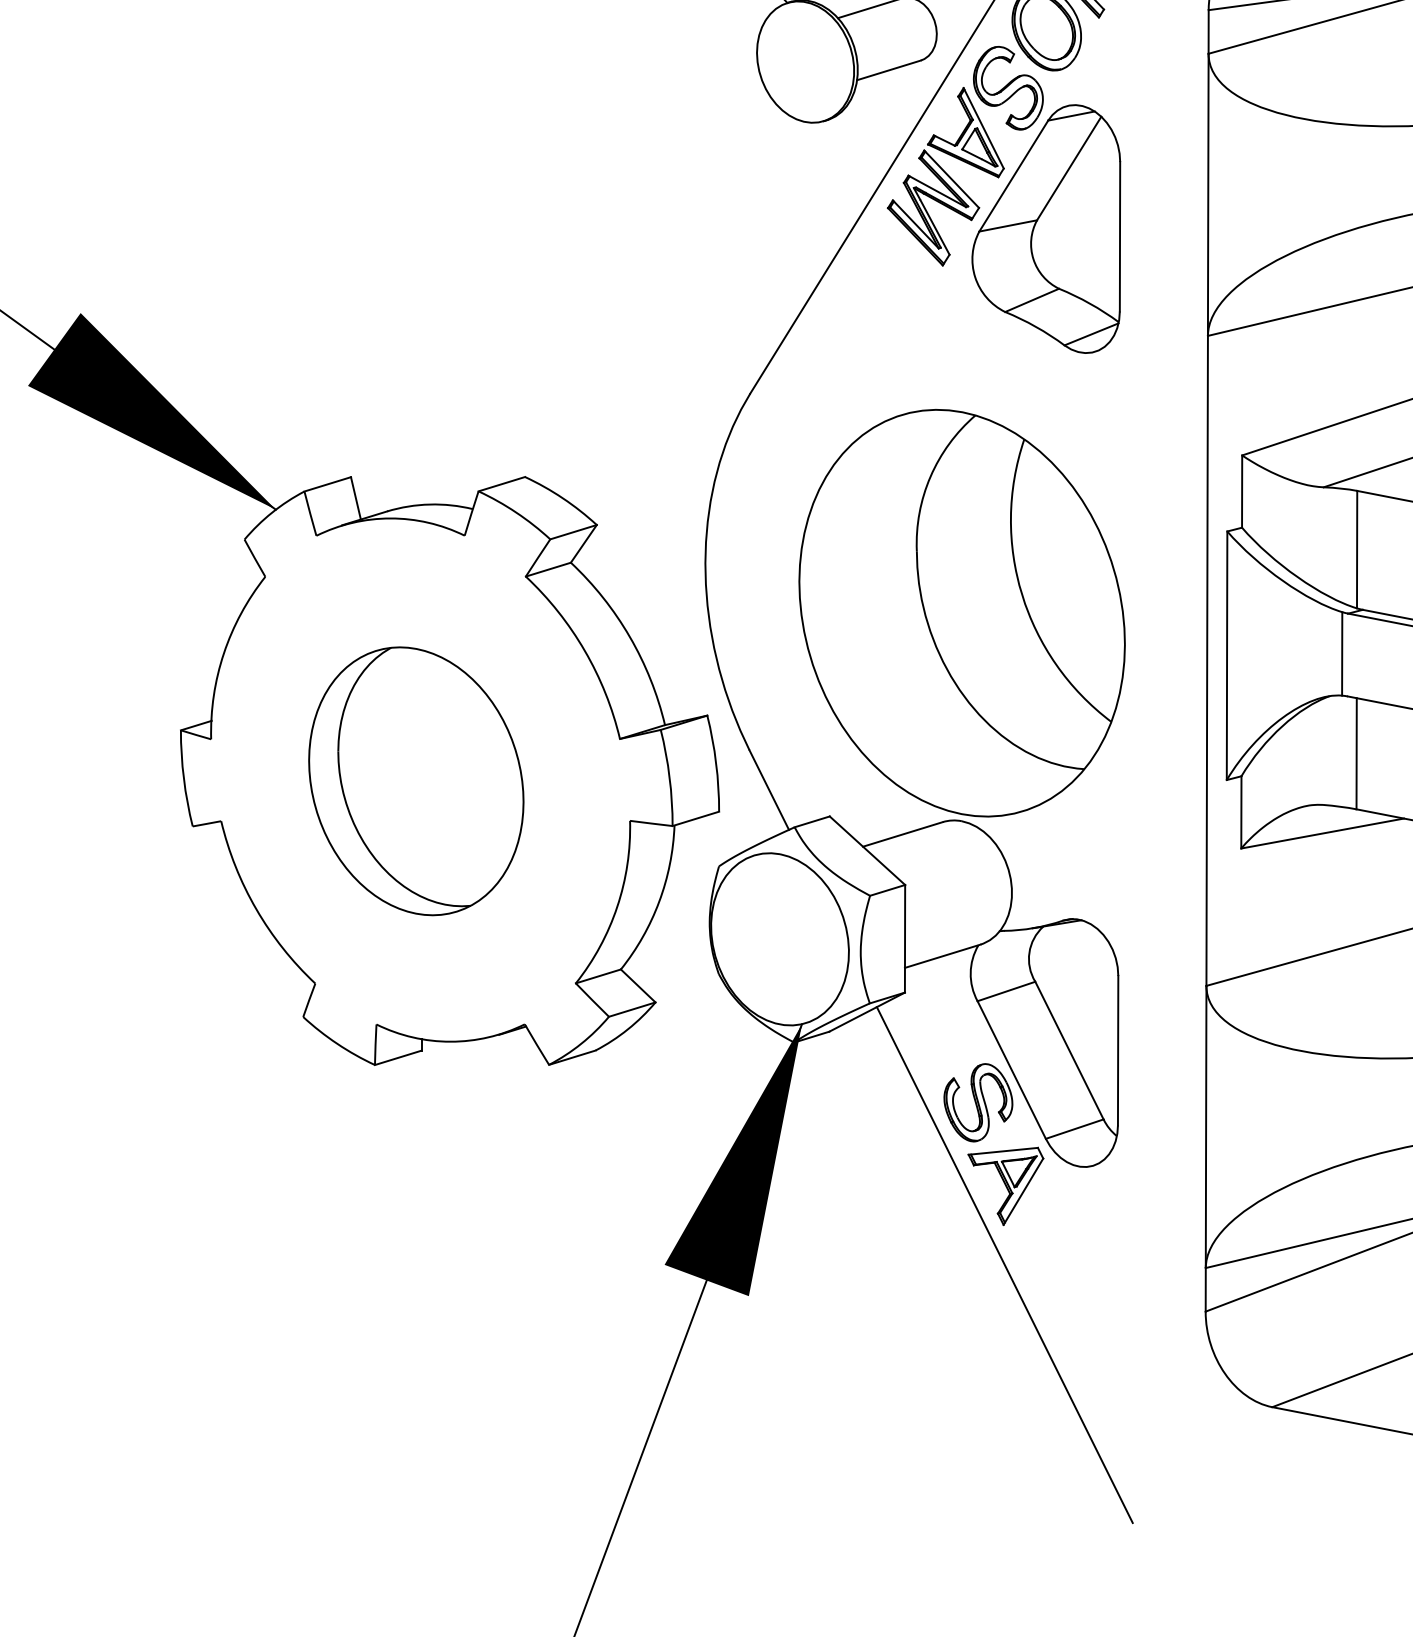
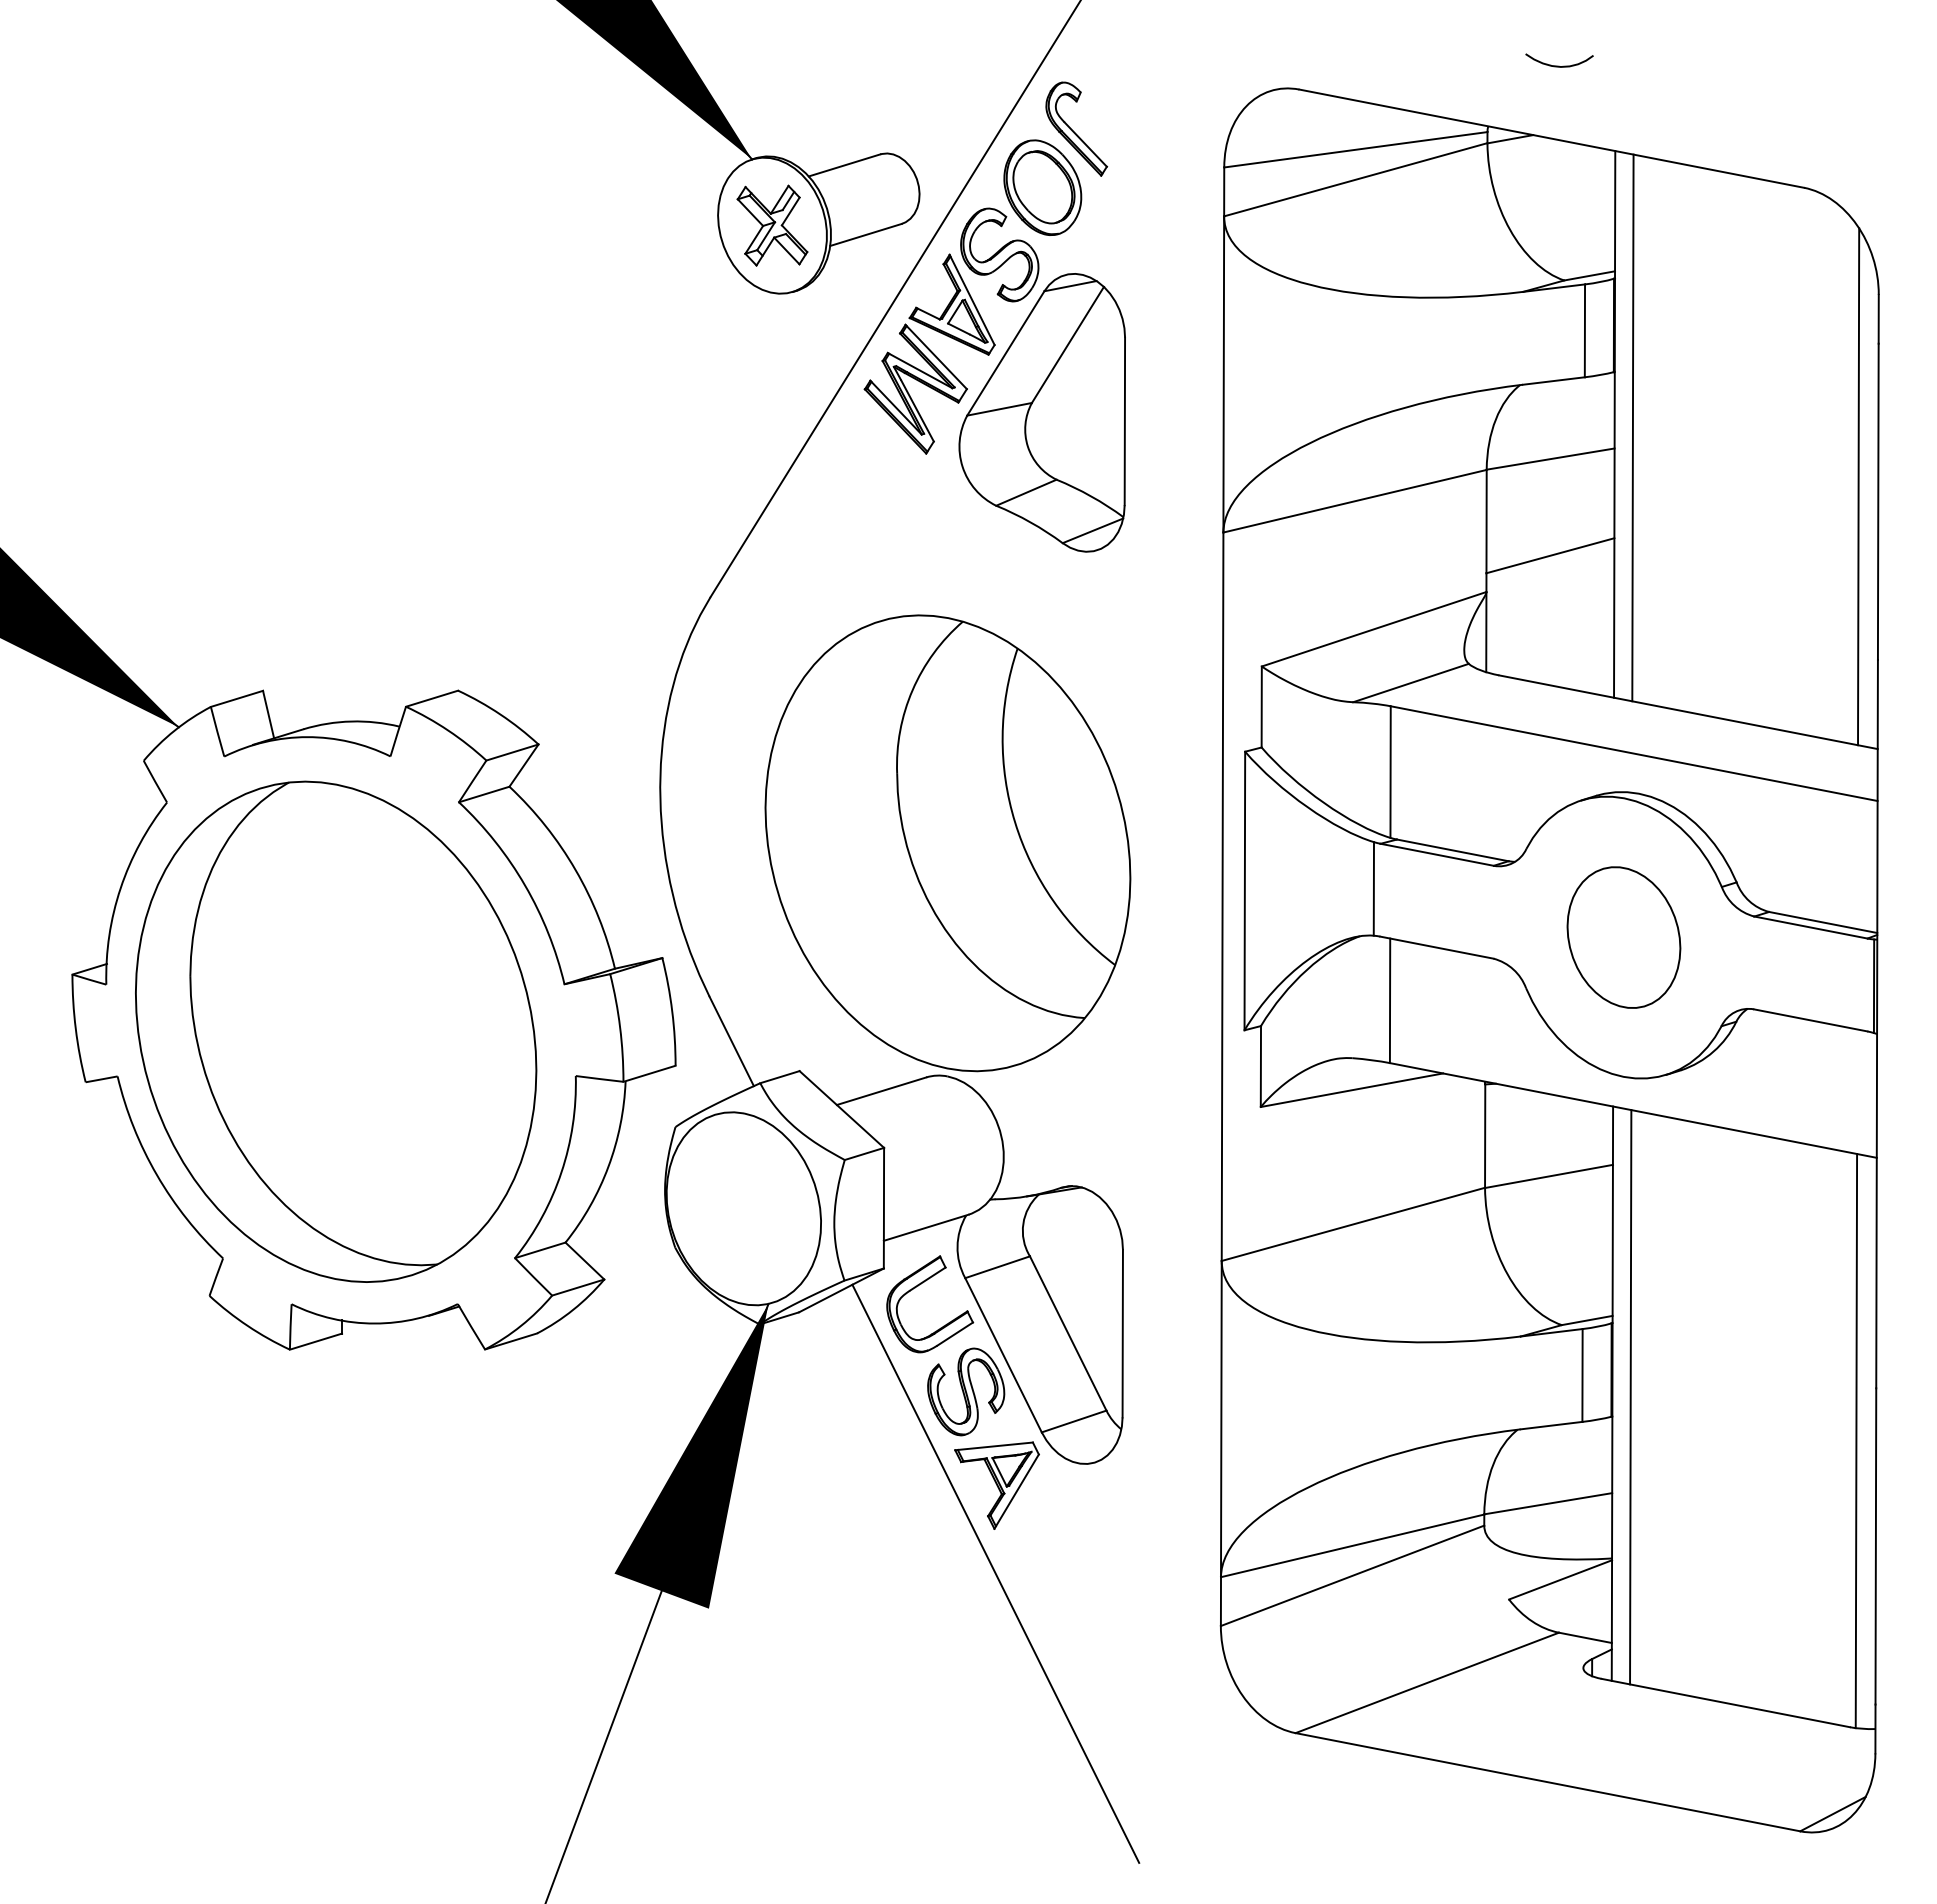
part: (805, 61) -> (772, 225), added
part: (416, 781) -> (336, 1031), size x1.67
part: (935, 1008) -> (918, 1286), added

